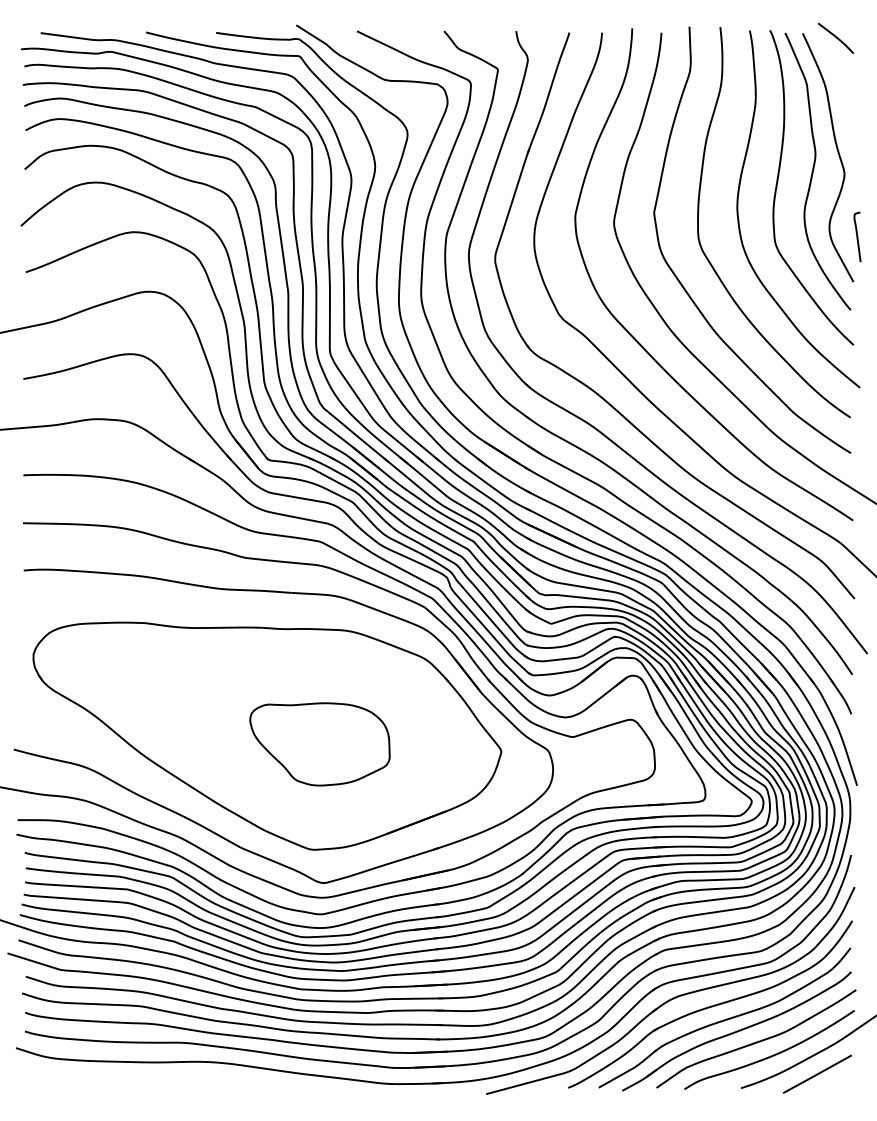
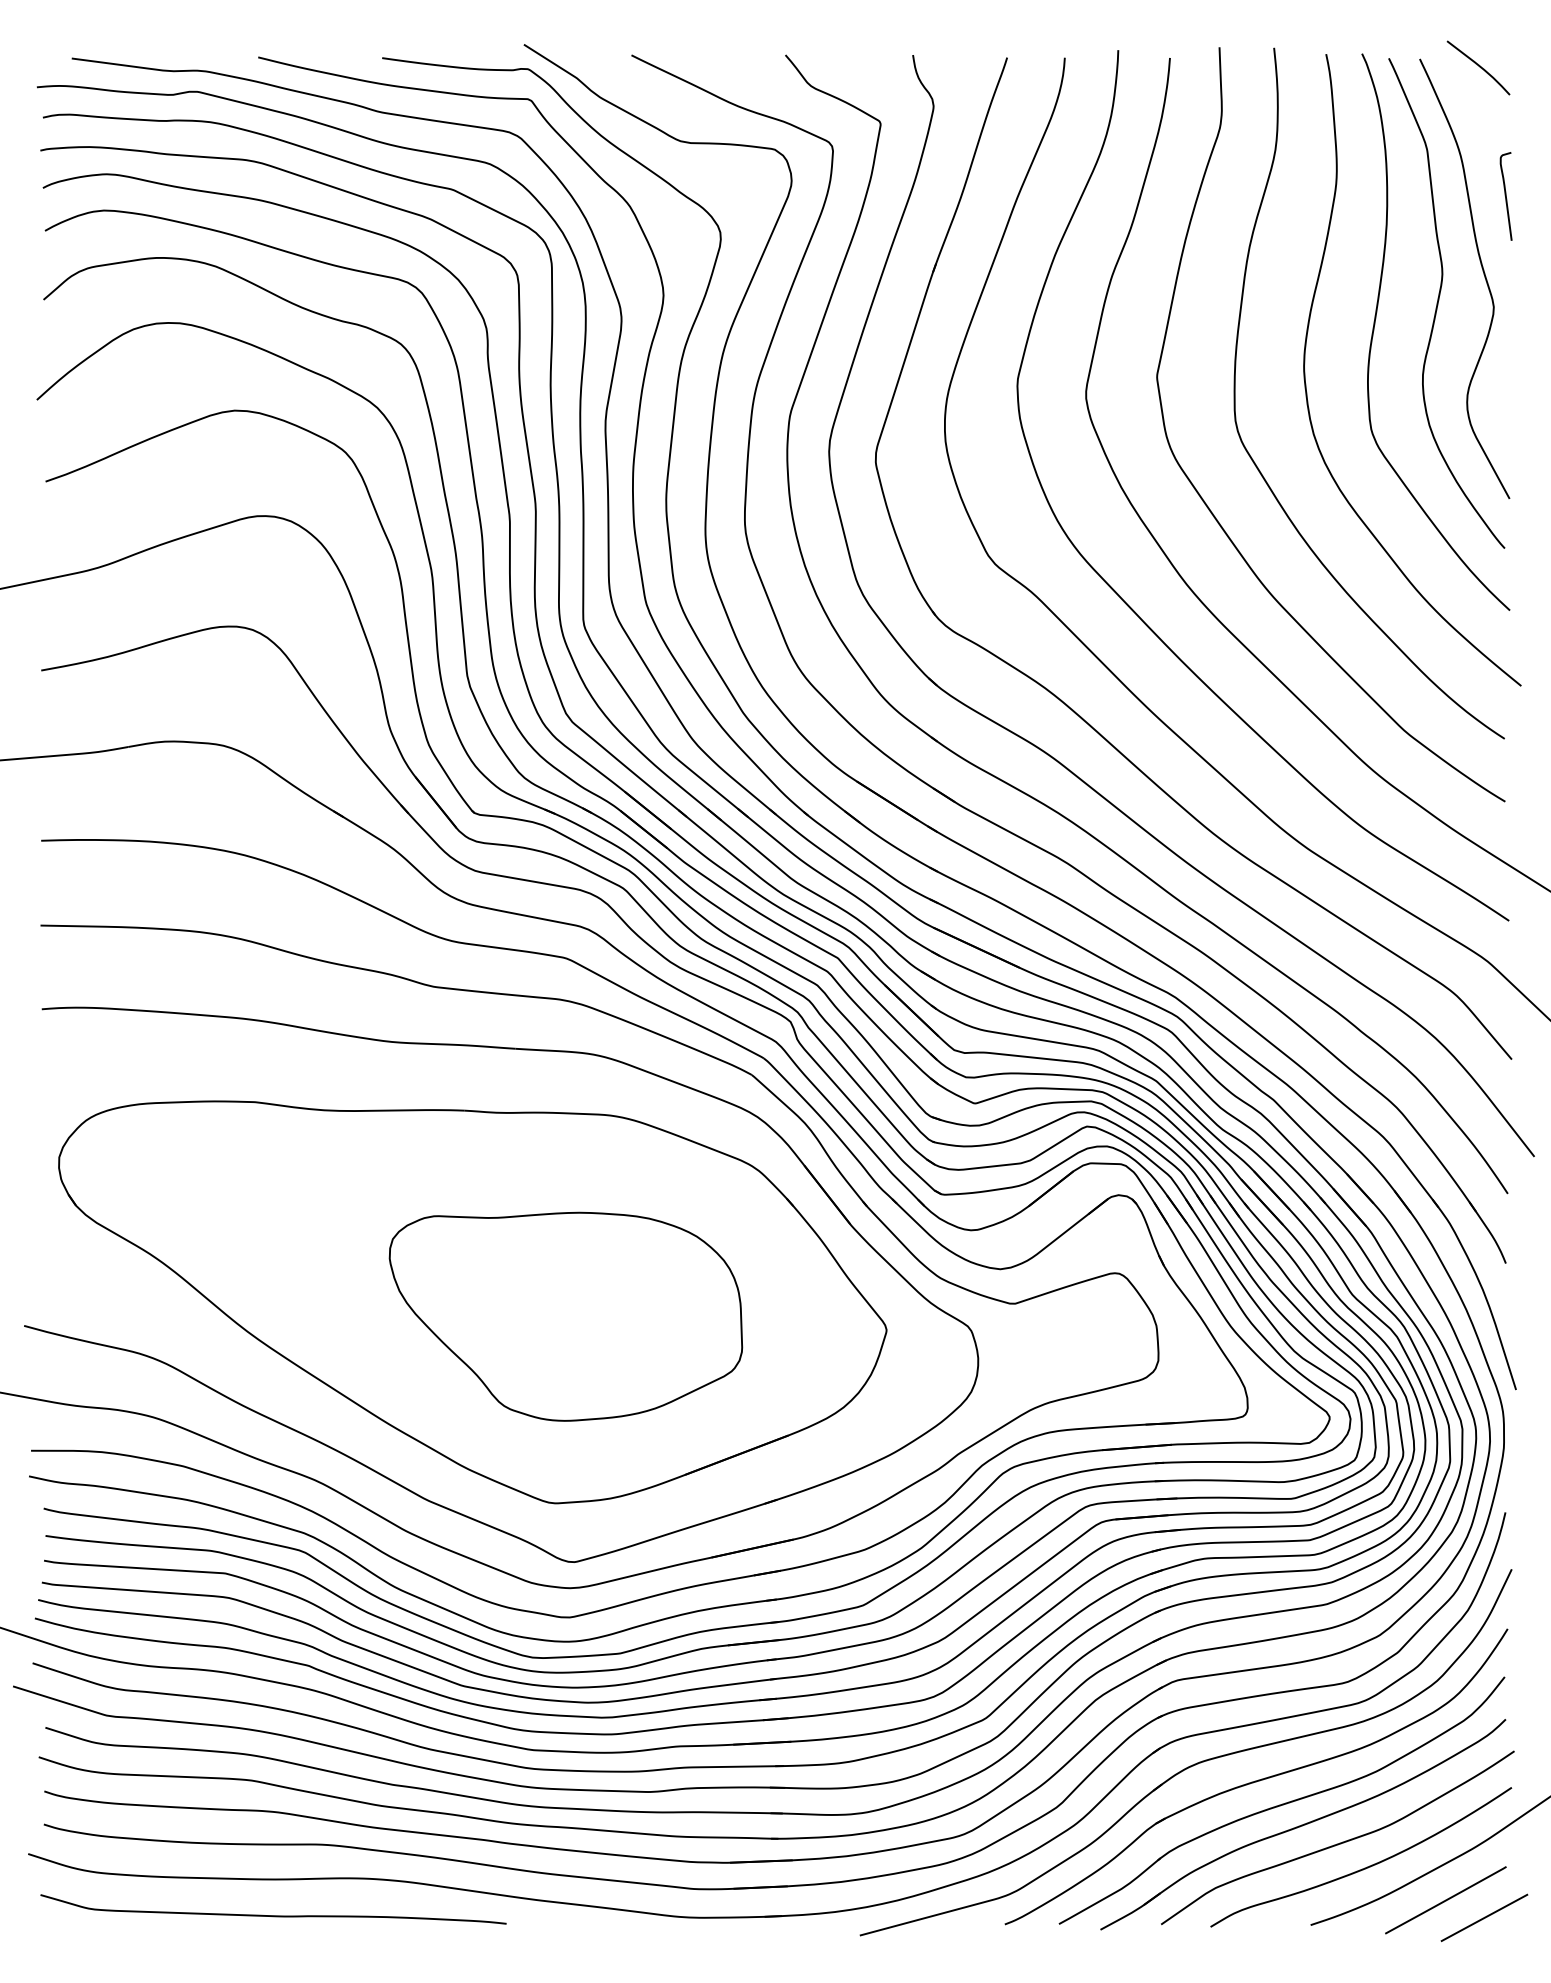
curve: (857, 236) -> (1506, 195), moved
part: (319, 744) -> (564, 1316), size x1.43
curve: (154, 1082) -> (273, 1914), added
line: (839, 1084) -> (1484, 1918), added

